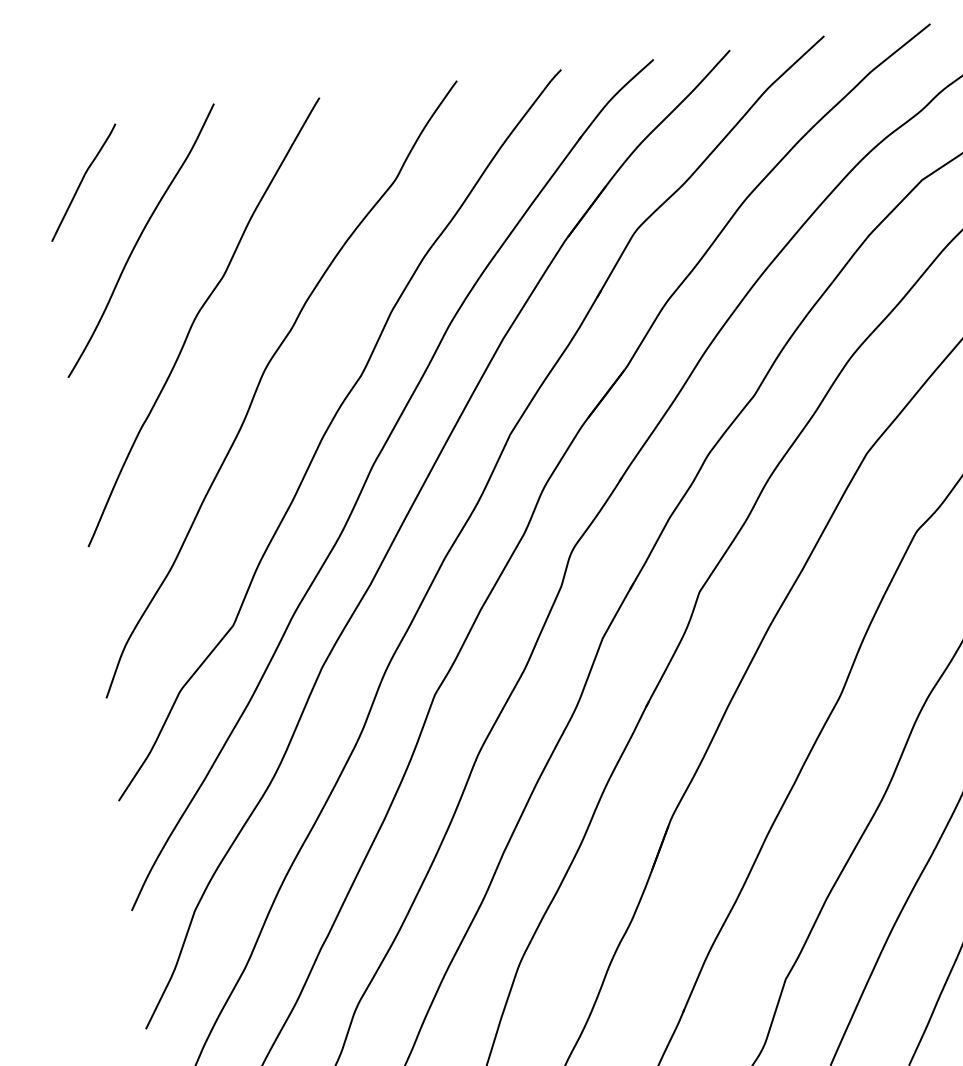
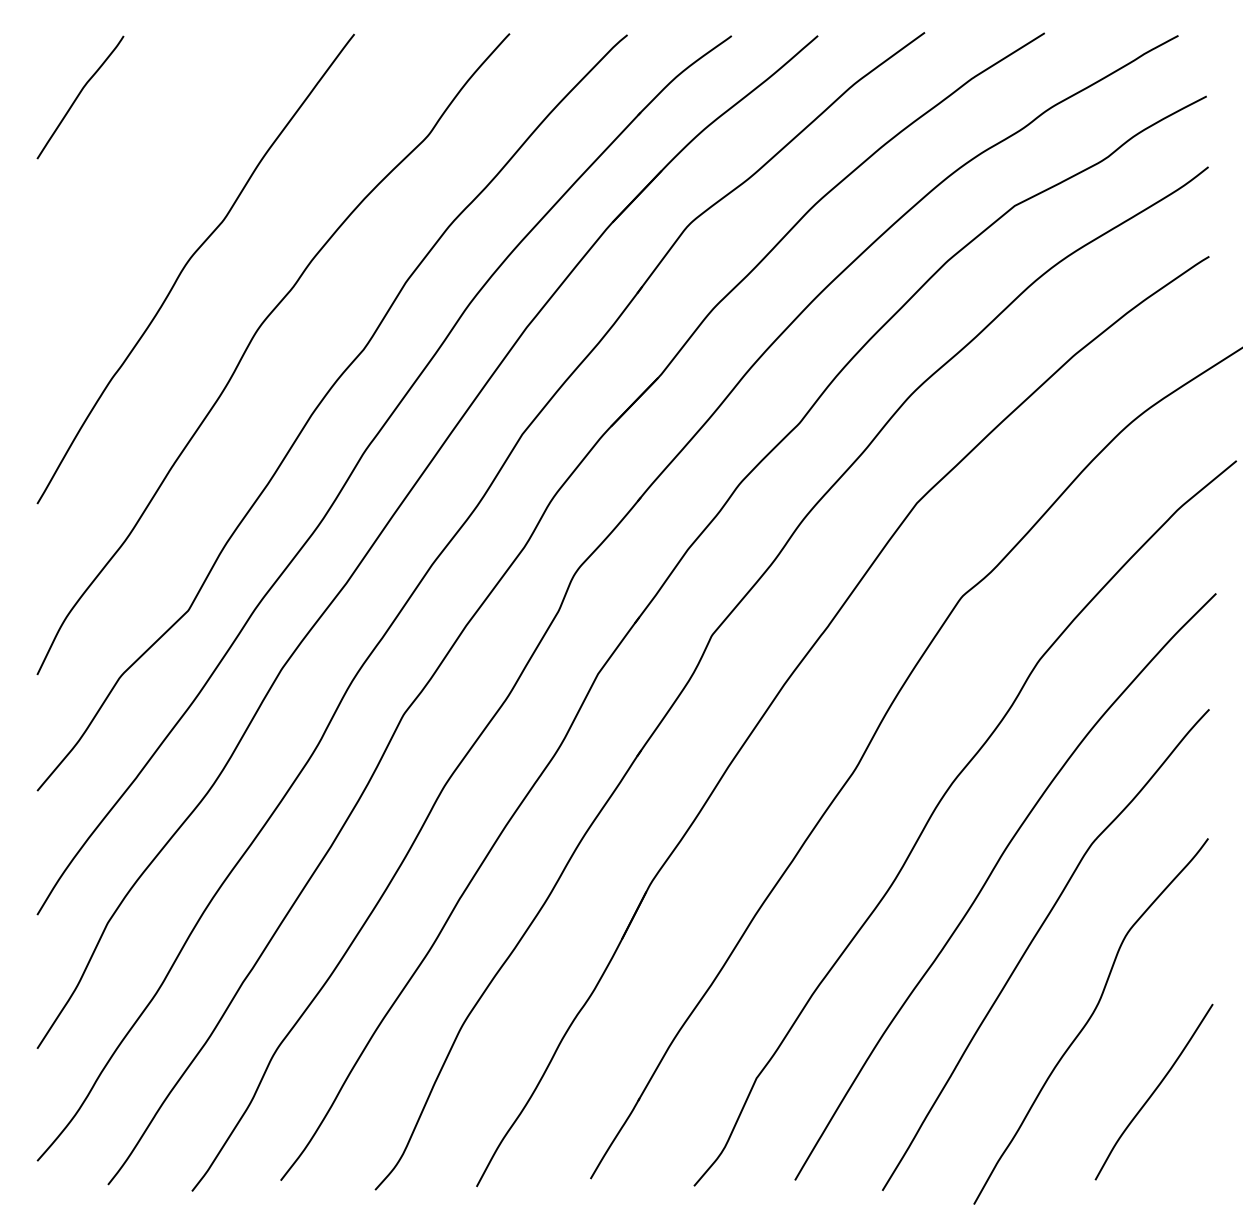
curve: (139, 238) -> (135, 167), removed

